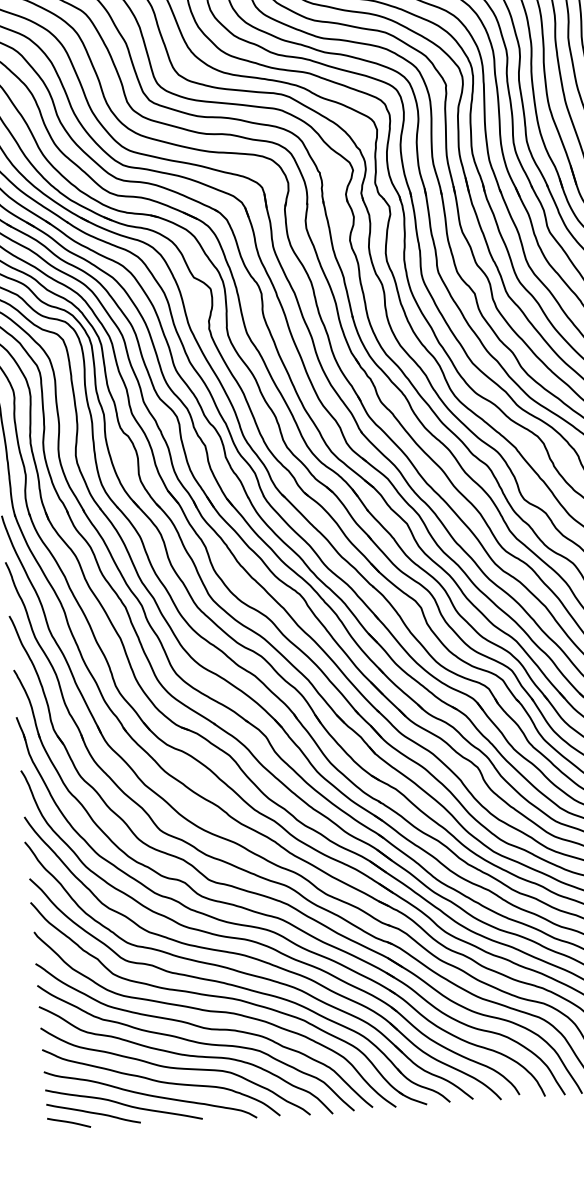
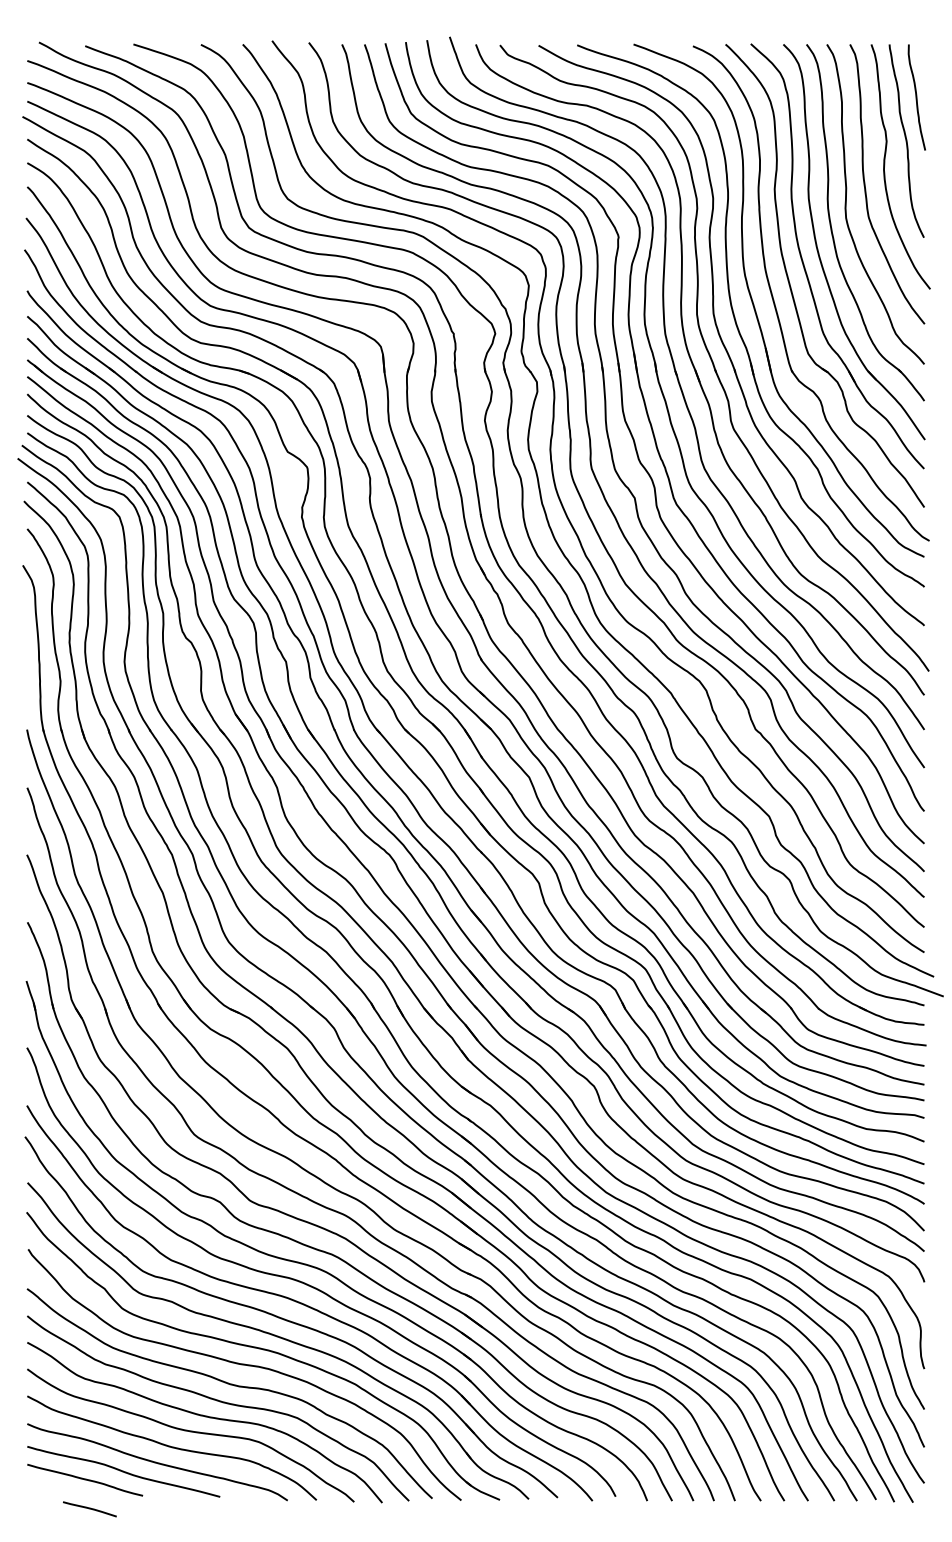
line: (68, 1123) -> (89, 1509), moved

